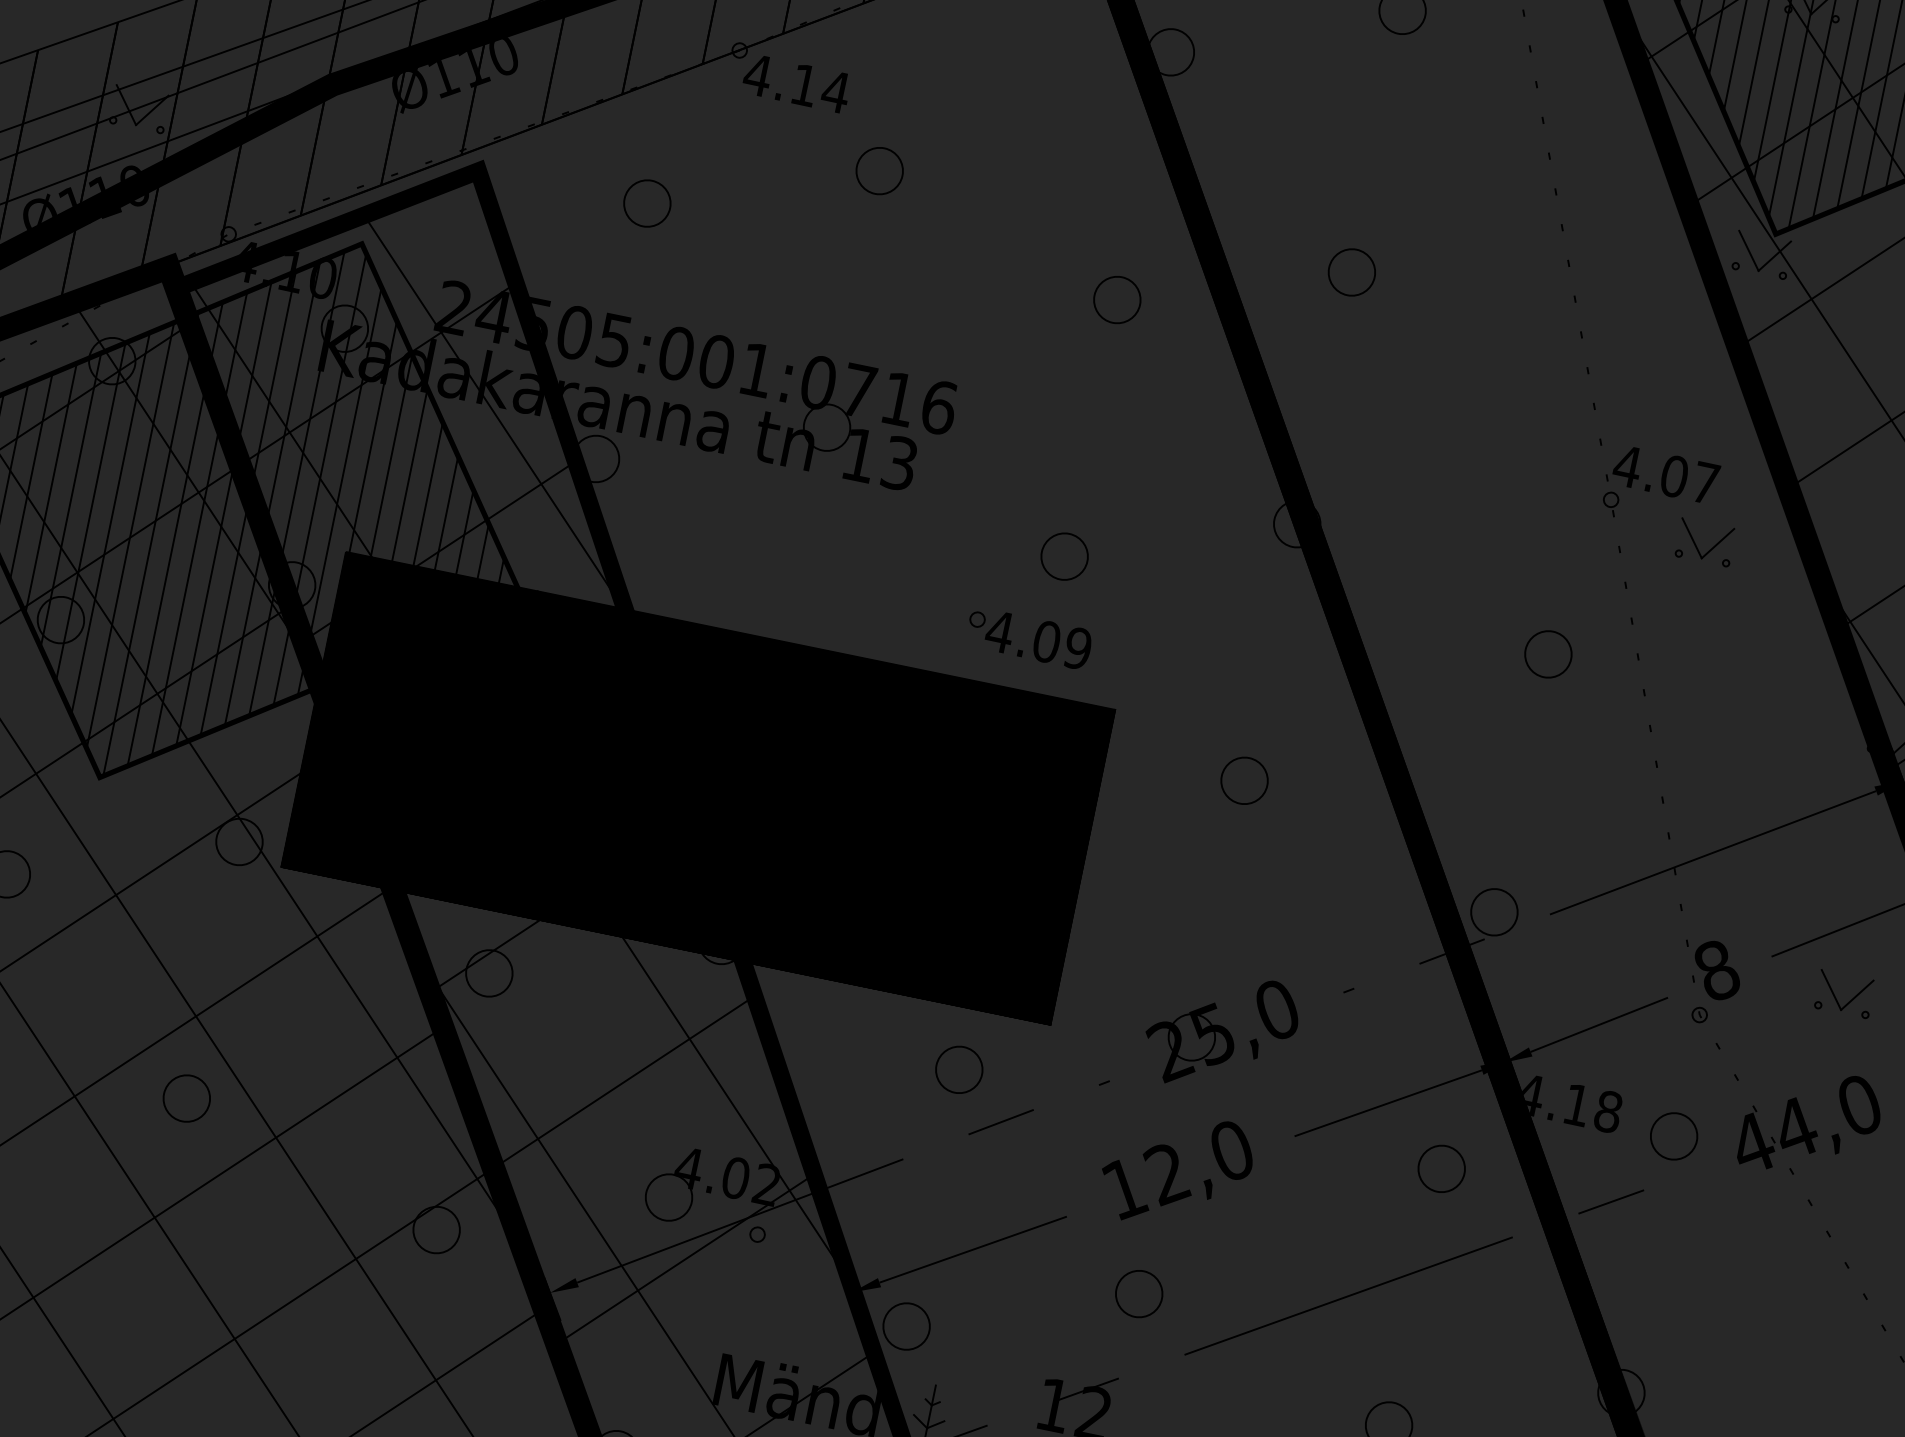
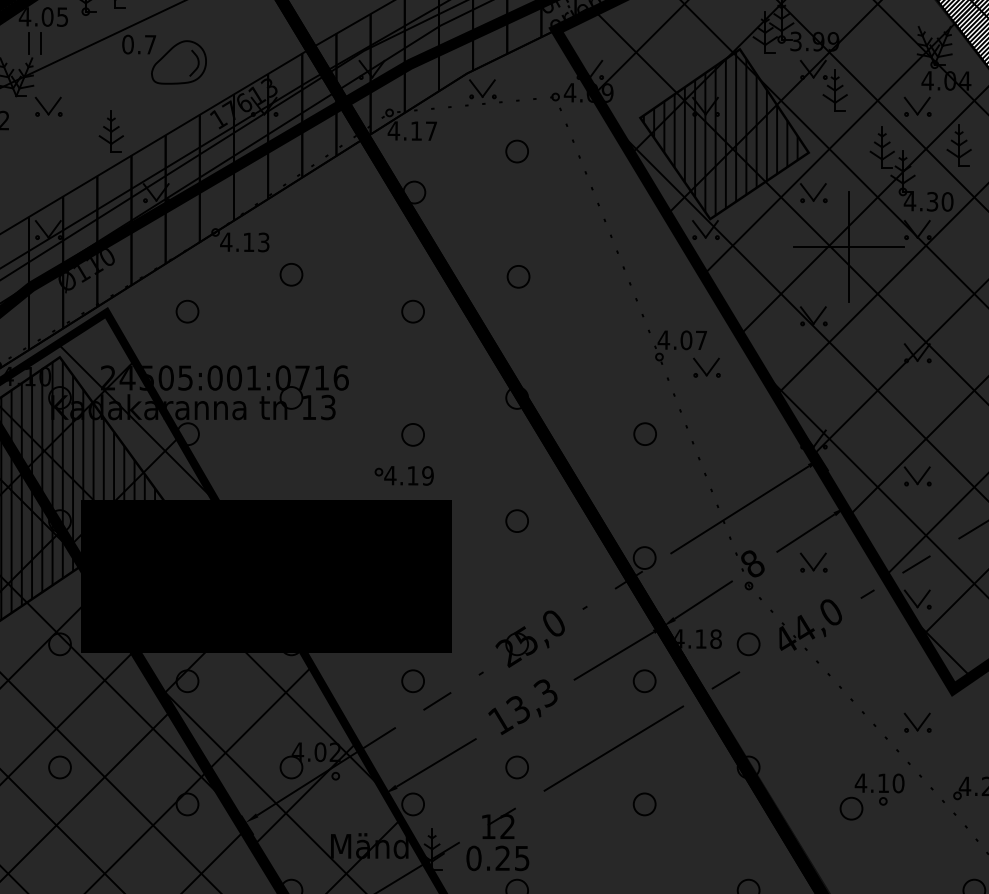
text: (835, 91) -> (263, 242), 4.14 -> 4.13
text: (1045, 640) -> (412, 475), 4.09 -> 4.19
text: (1195, 1162) -> (530, 701), 12,0 -> 13,3

